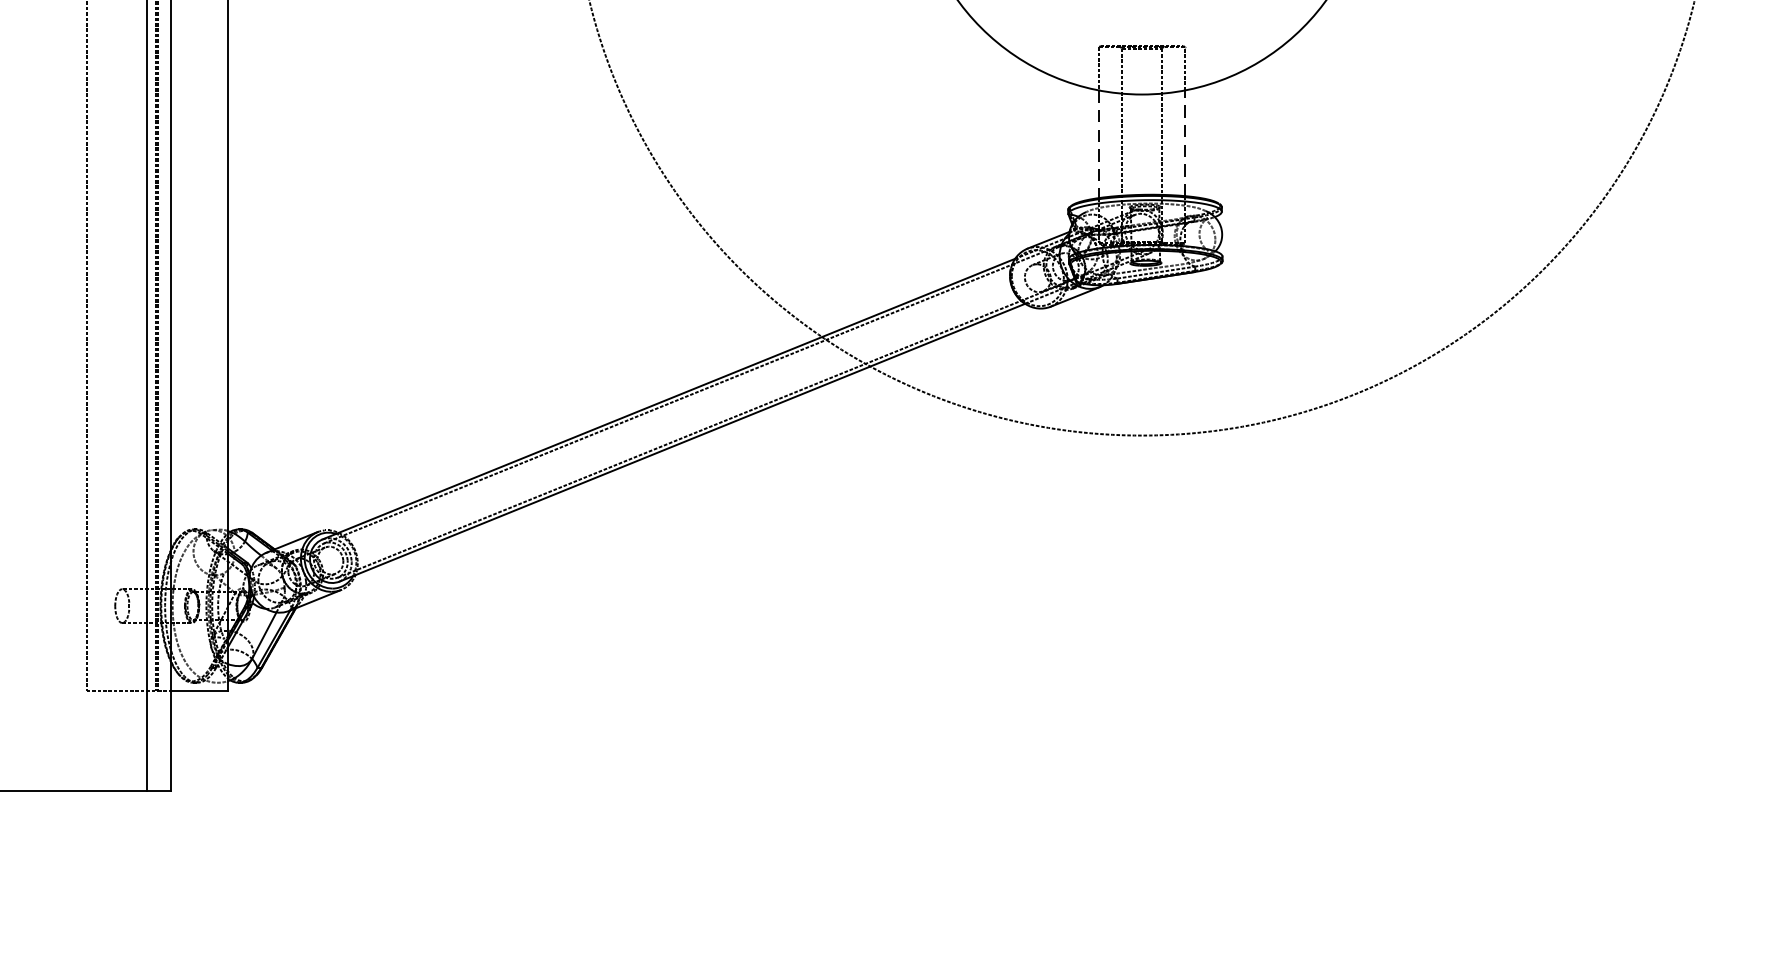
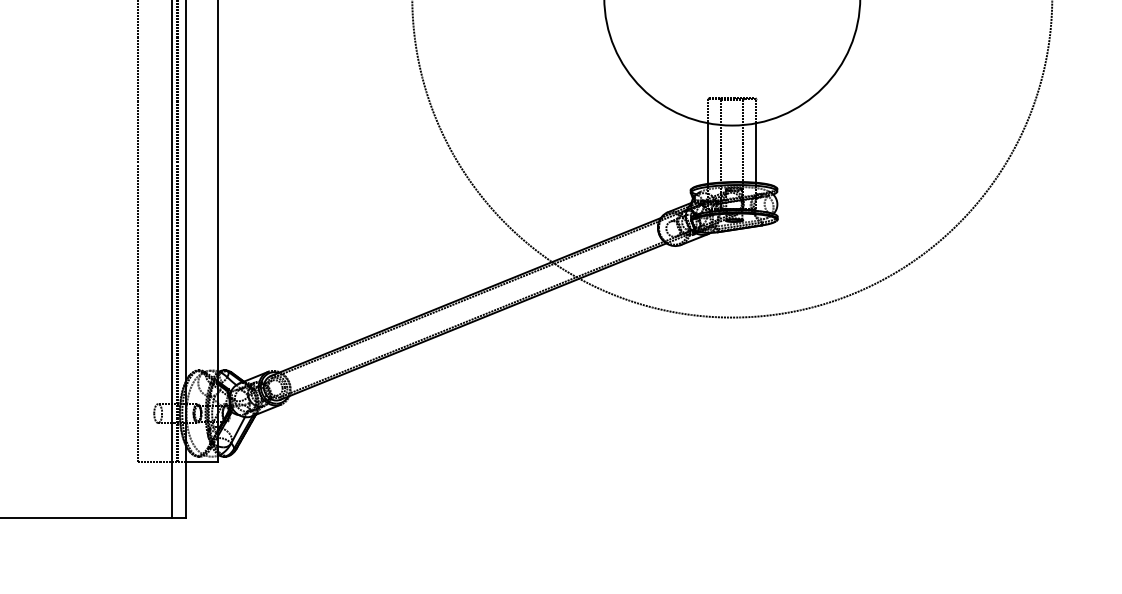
line: (1185, 144) -> (756, 153), dashed -> solid
line: (1099, 145) -> (708, 154), dashed -> solid

